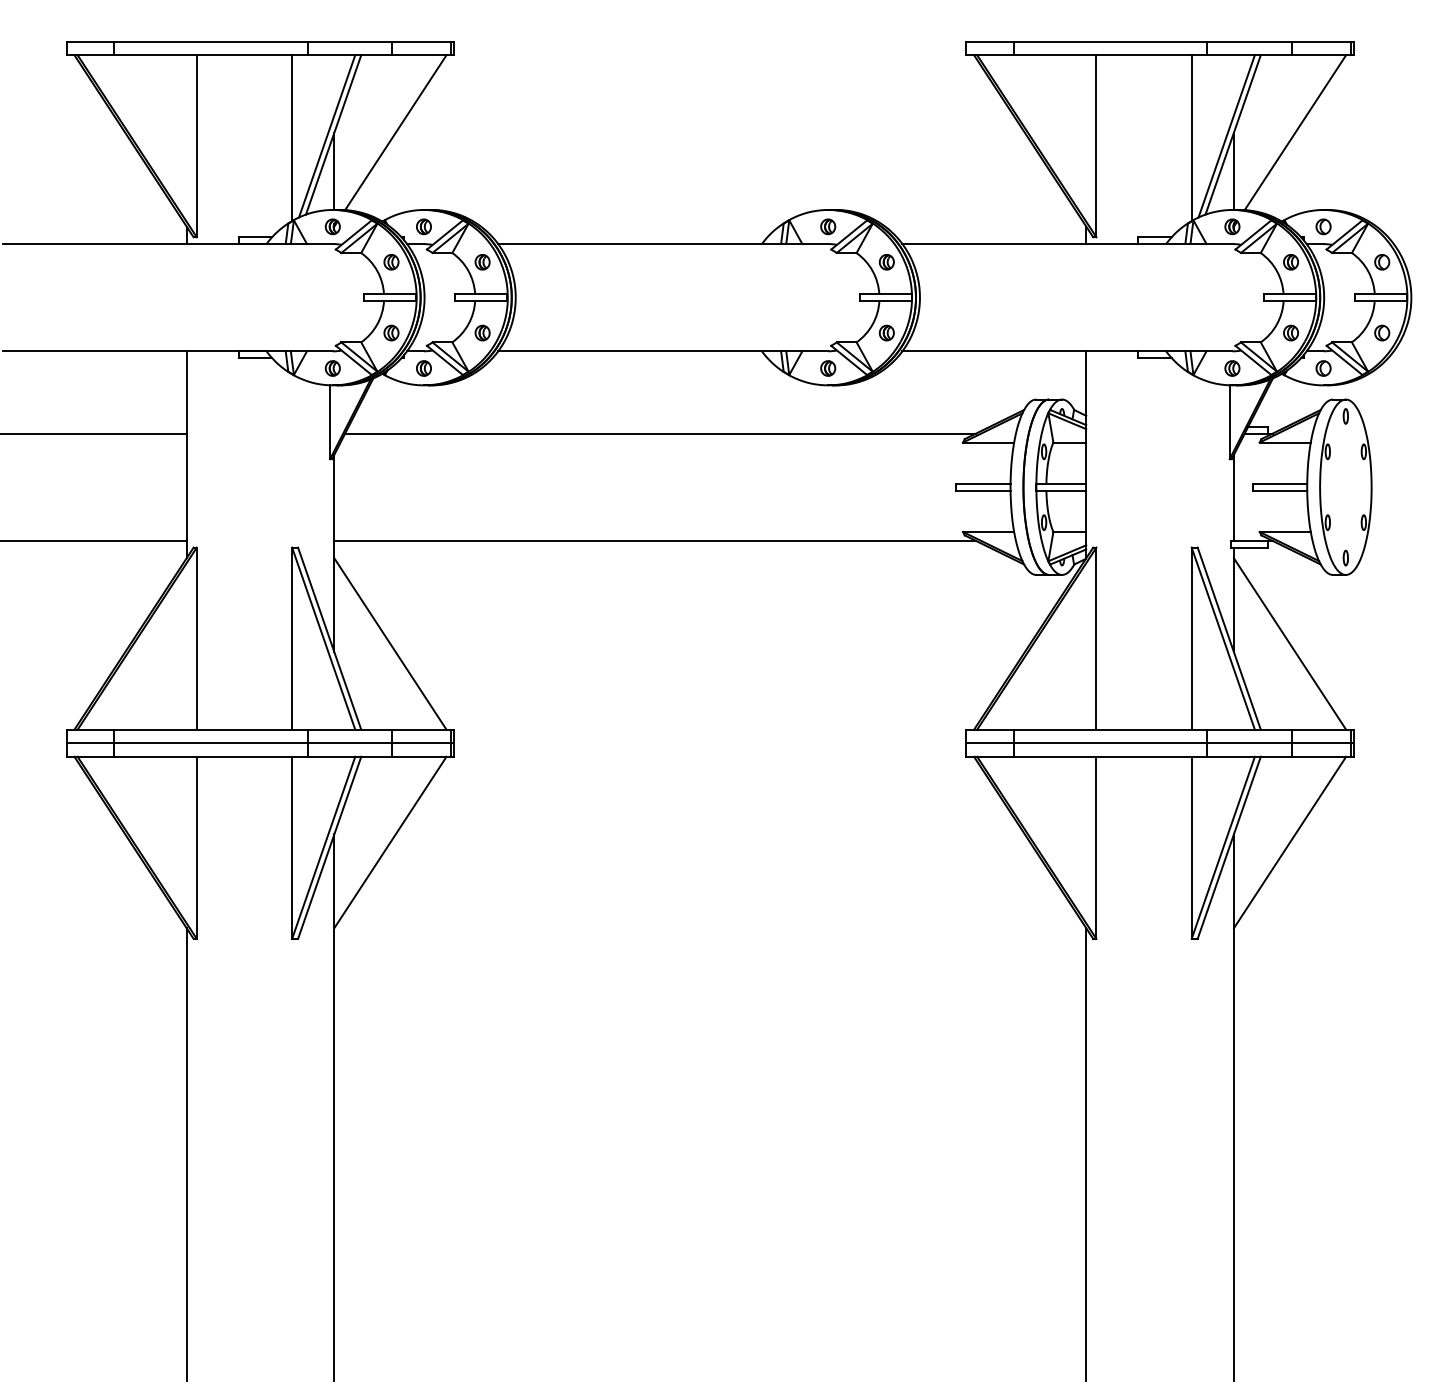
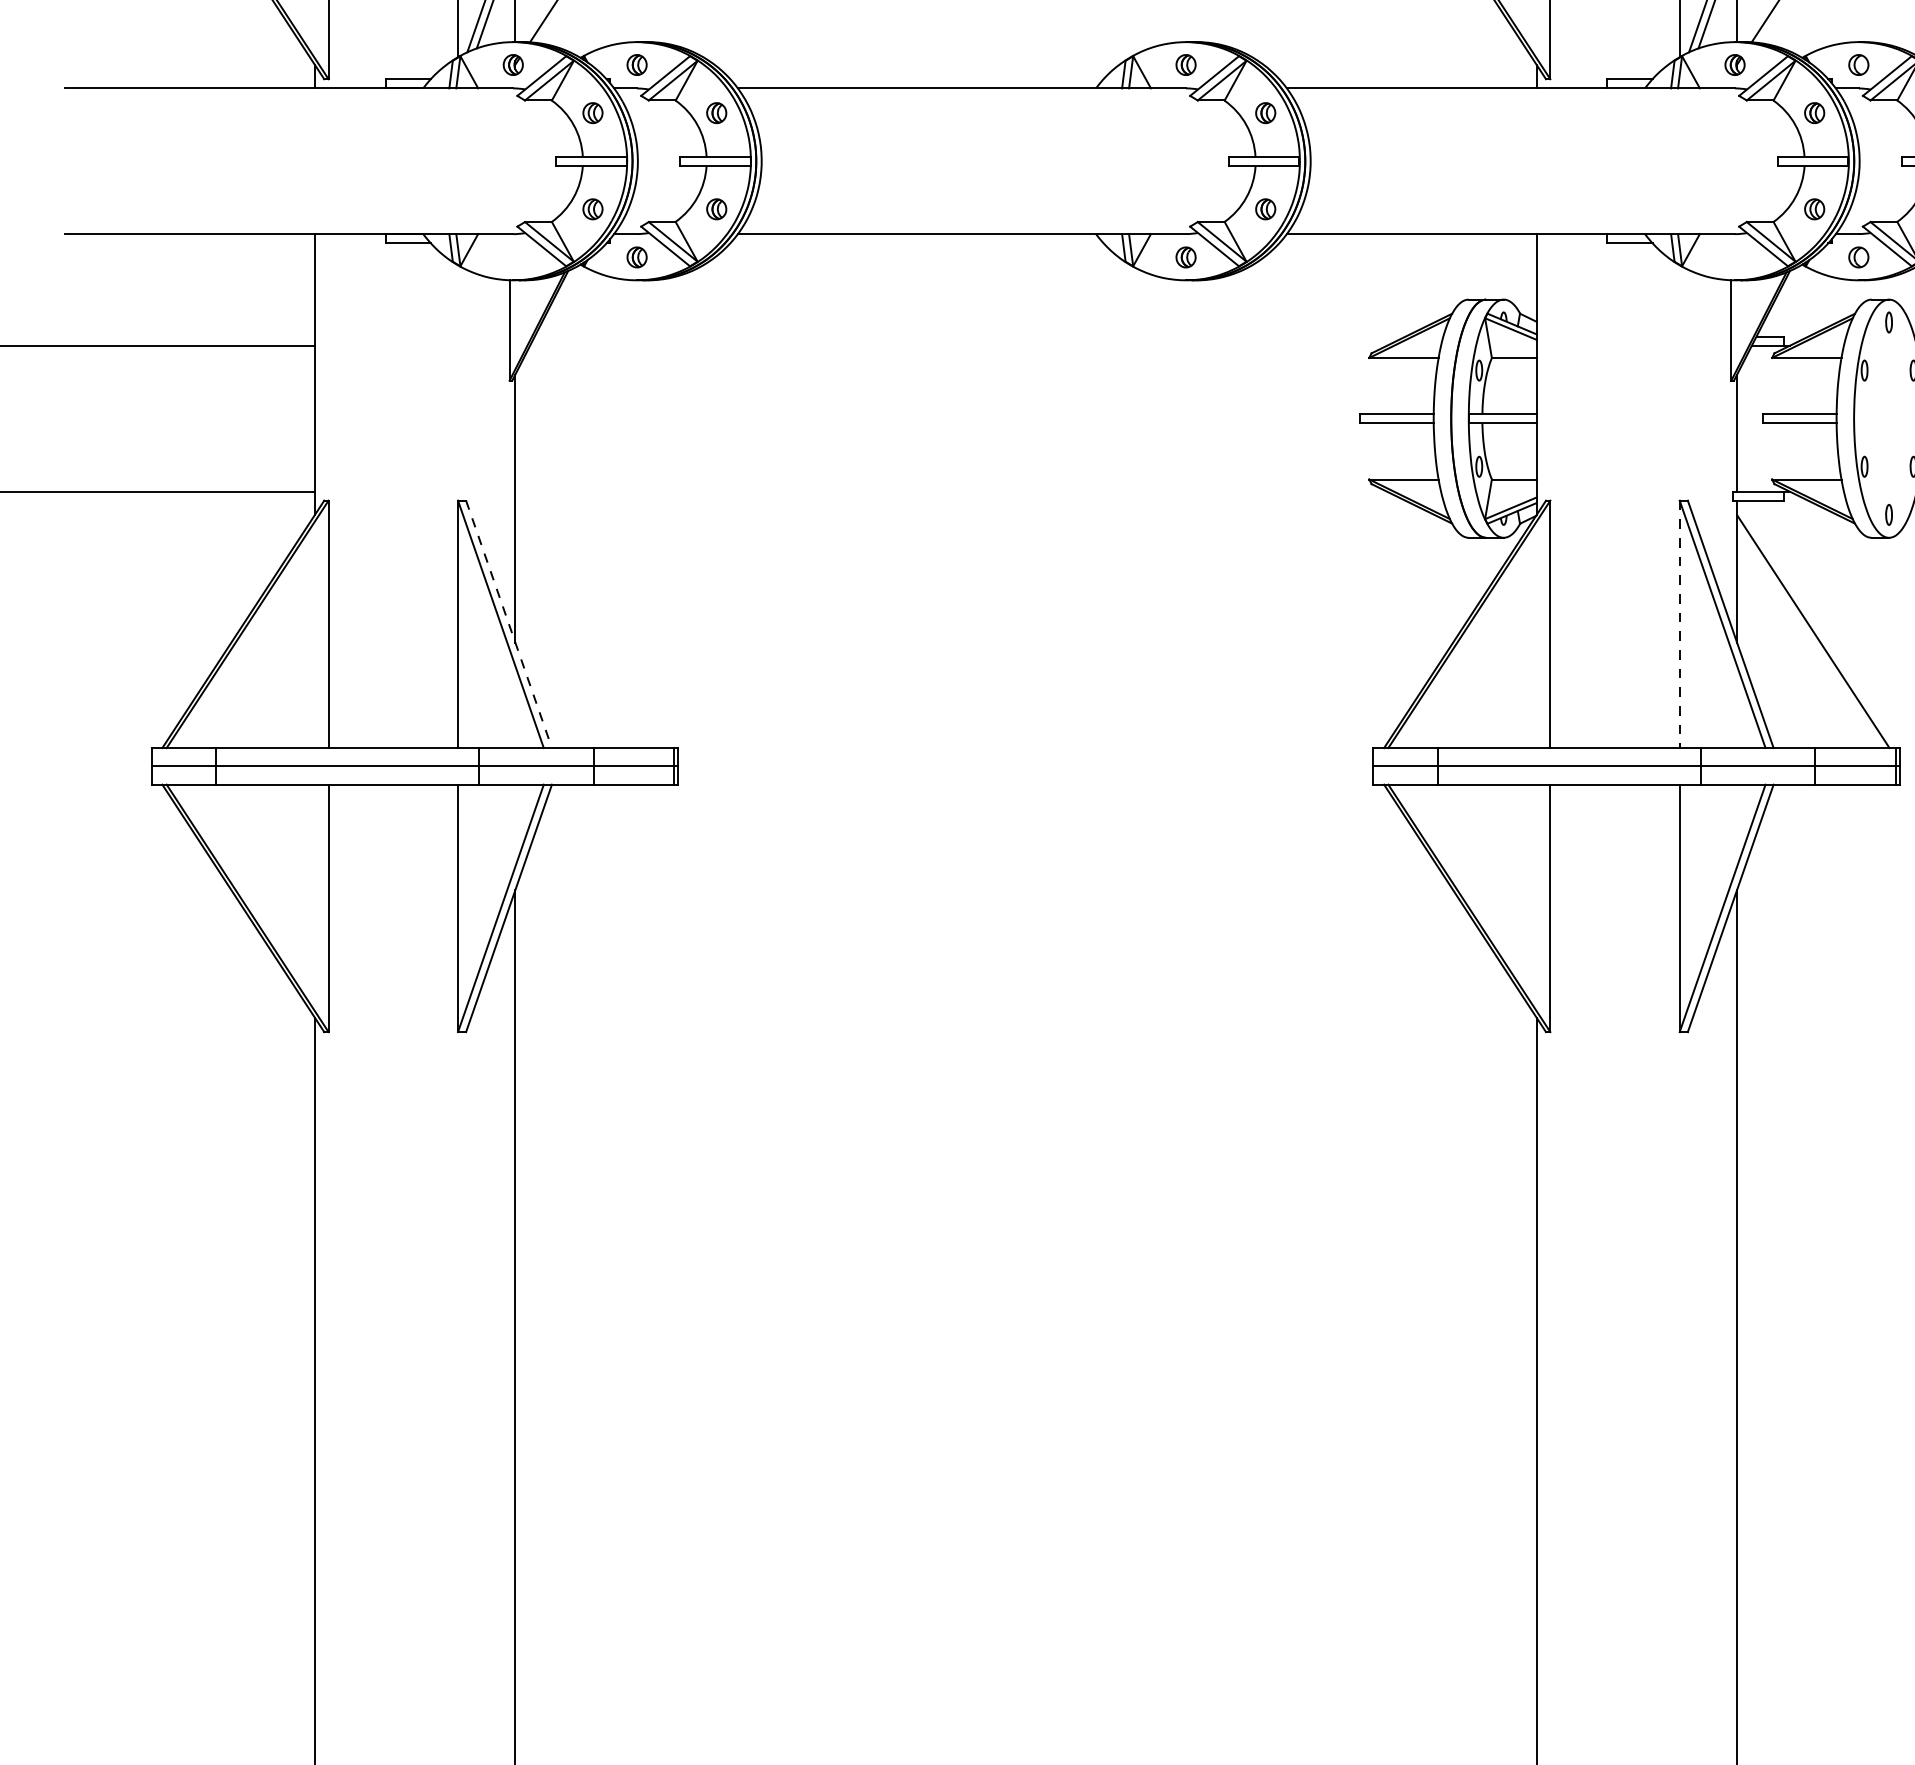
part: (332, 368) -> (512, 257), removed
part: (1232, 368) -> (1735, 257), removed
line: (660, 433) -> (958, 345), removed
line: (655, 540) -> (951, 491), removed
line: (329, 639) -> (508, 625), solid -> dashed
line: (1191, 639) -> (1679, 625), solid -> dashed
line: (390, 643) -> (591, 630), removed
line: (390, 842) -> (591, 901), removed
line: (1289, 842) -> (1812, 901), removed

